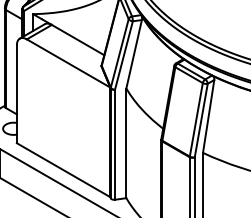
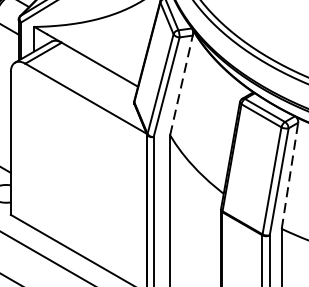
line: (134, 53) -> (182, 84), solid -> dashed
line: (208, 116) -> (289, 175), solid -> dashed

